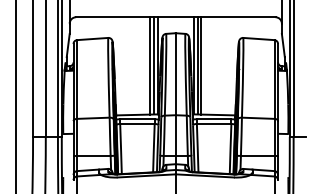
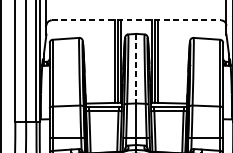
line: (175, 17) -> (136, 20), solid -> dashed
line: (175, 74) -> (136, 68), solid -> dashed

